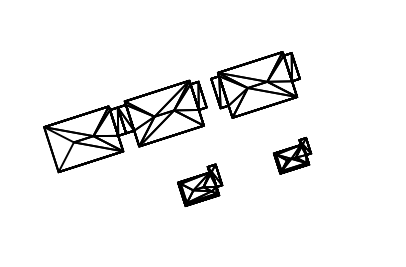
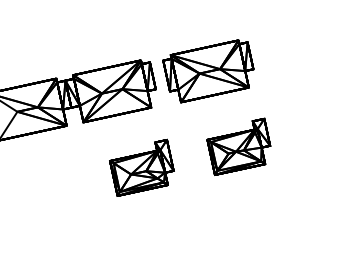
part: (292, 155) -> (238, 146), size x1.67
part: (199, 184) -> (141, 166), size x1.43

